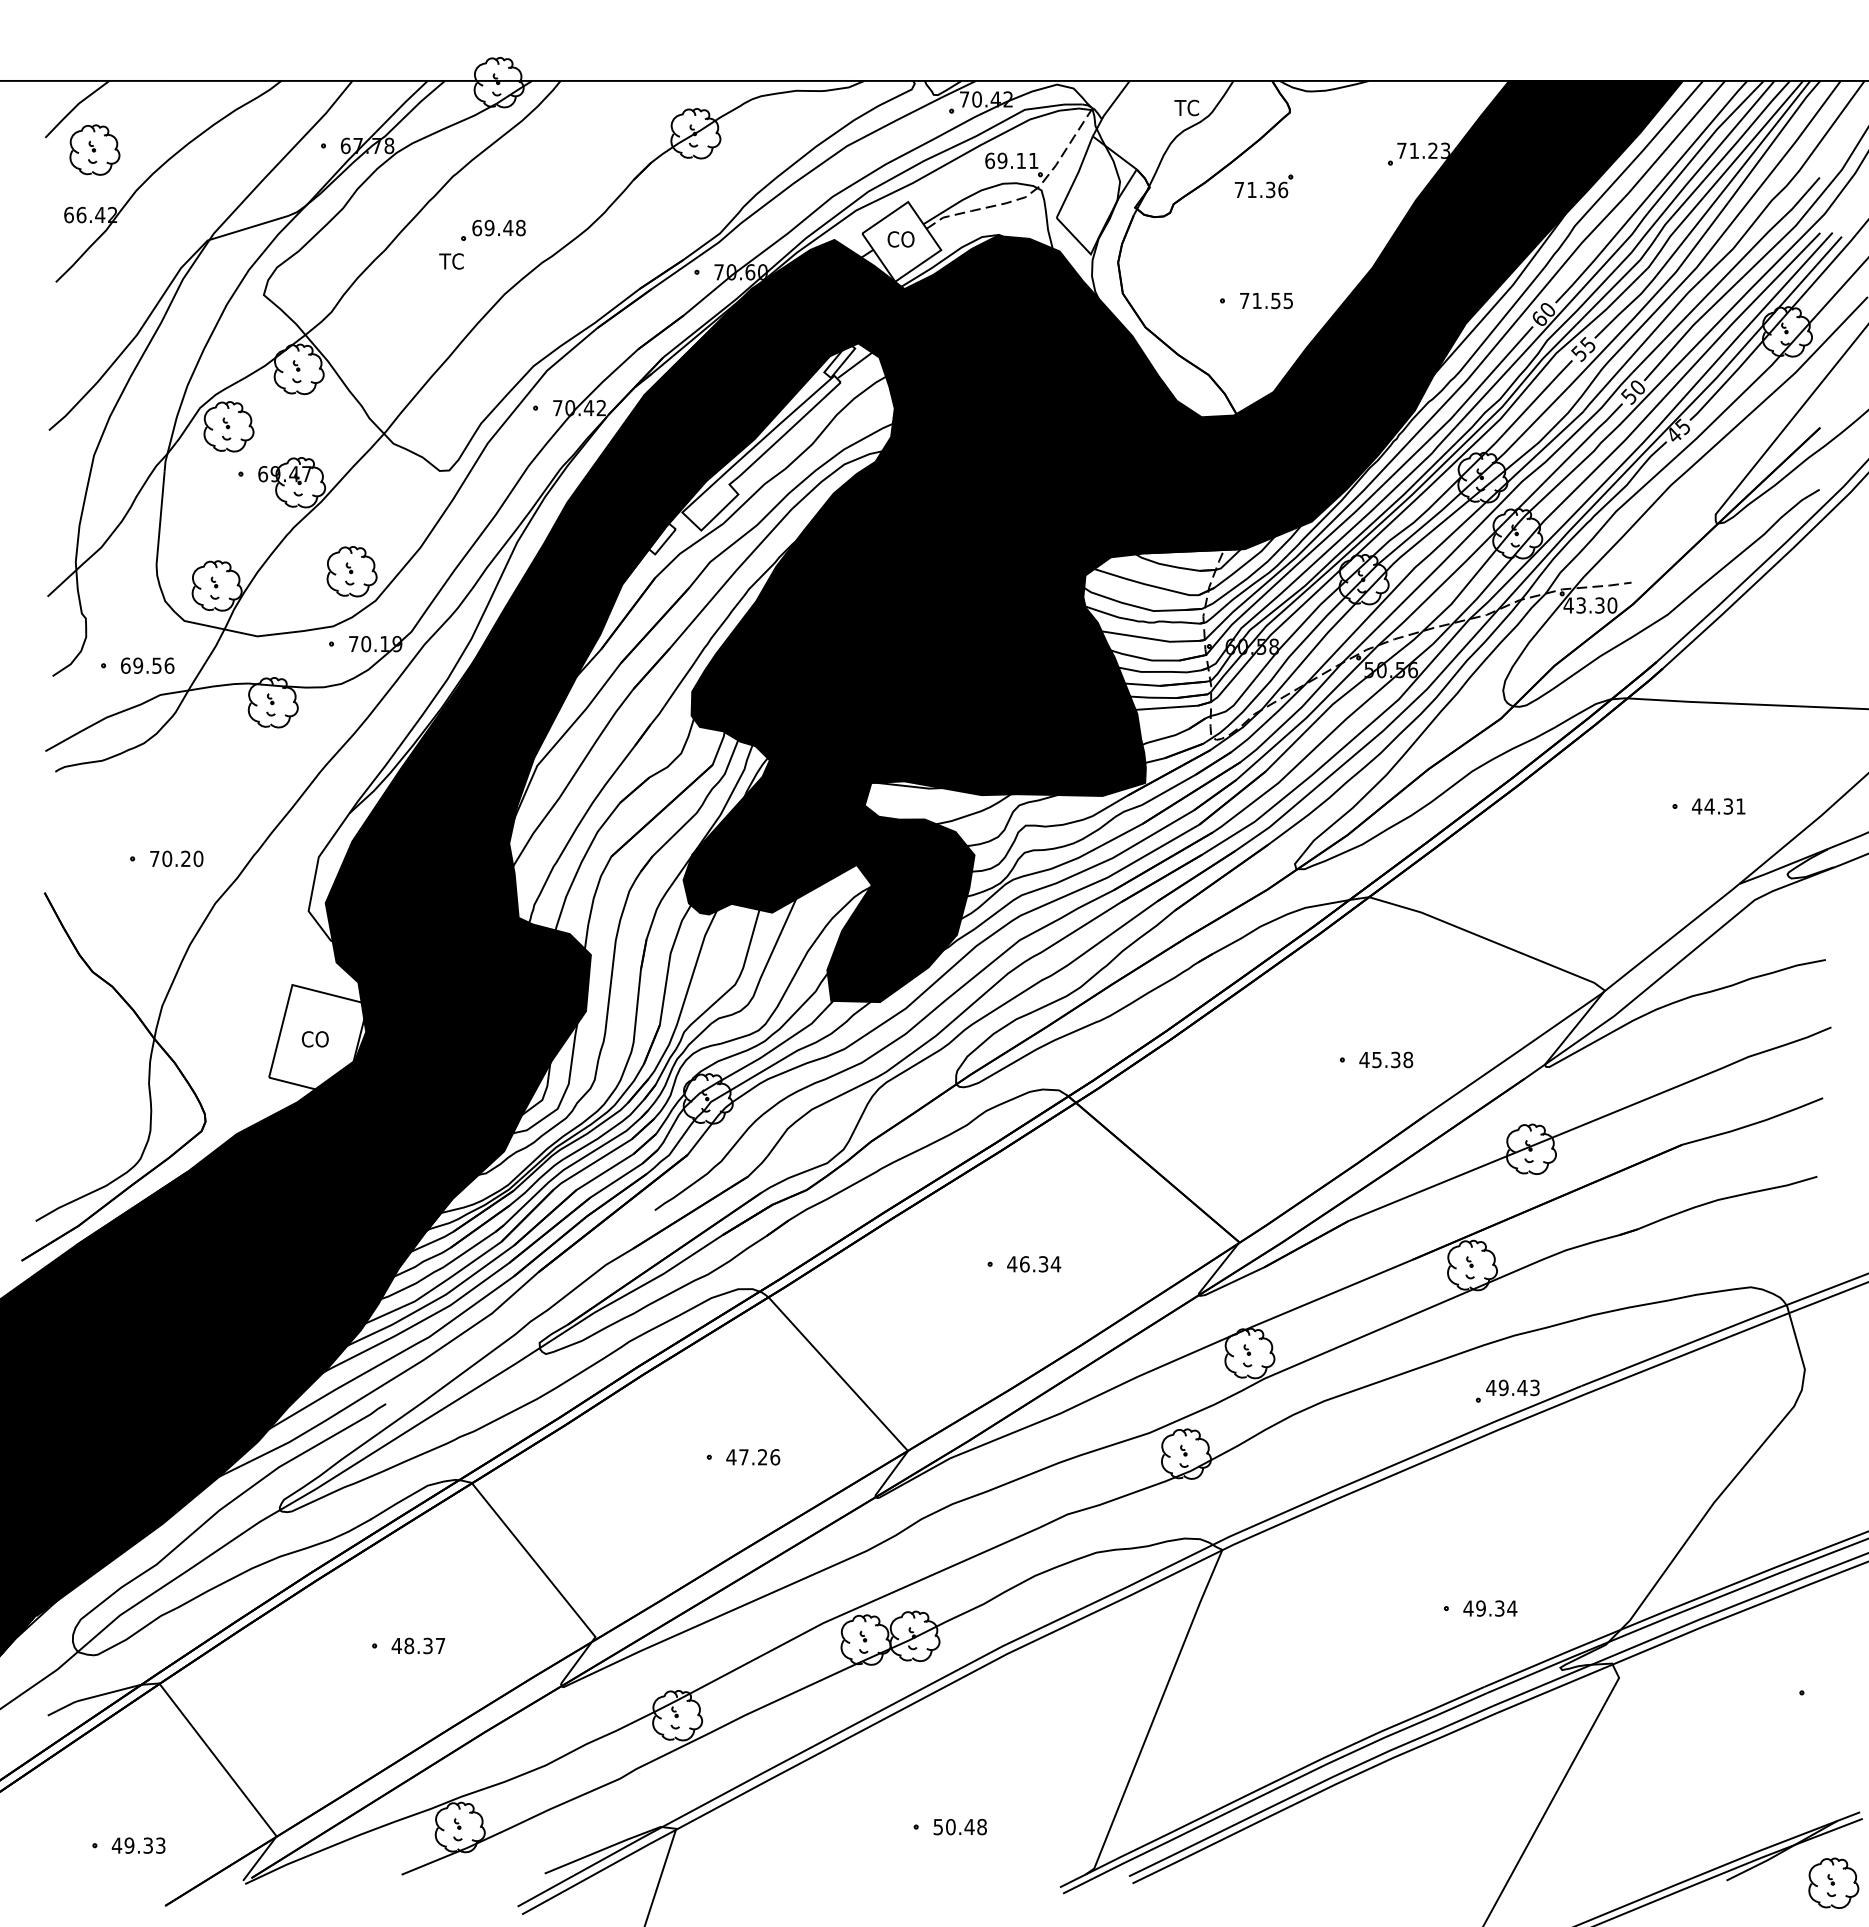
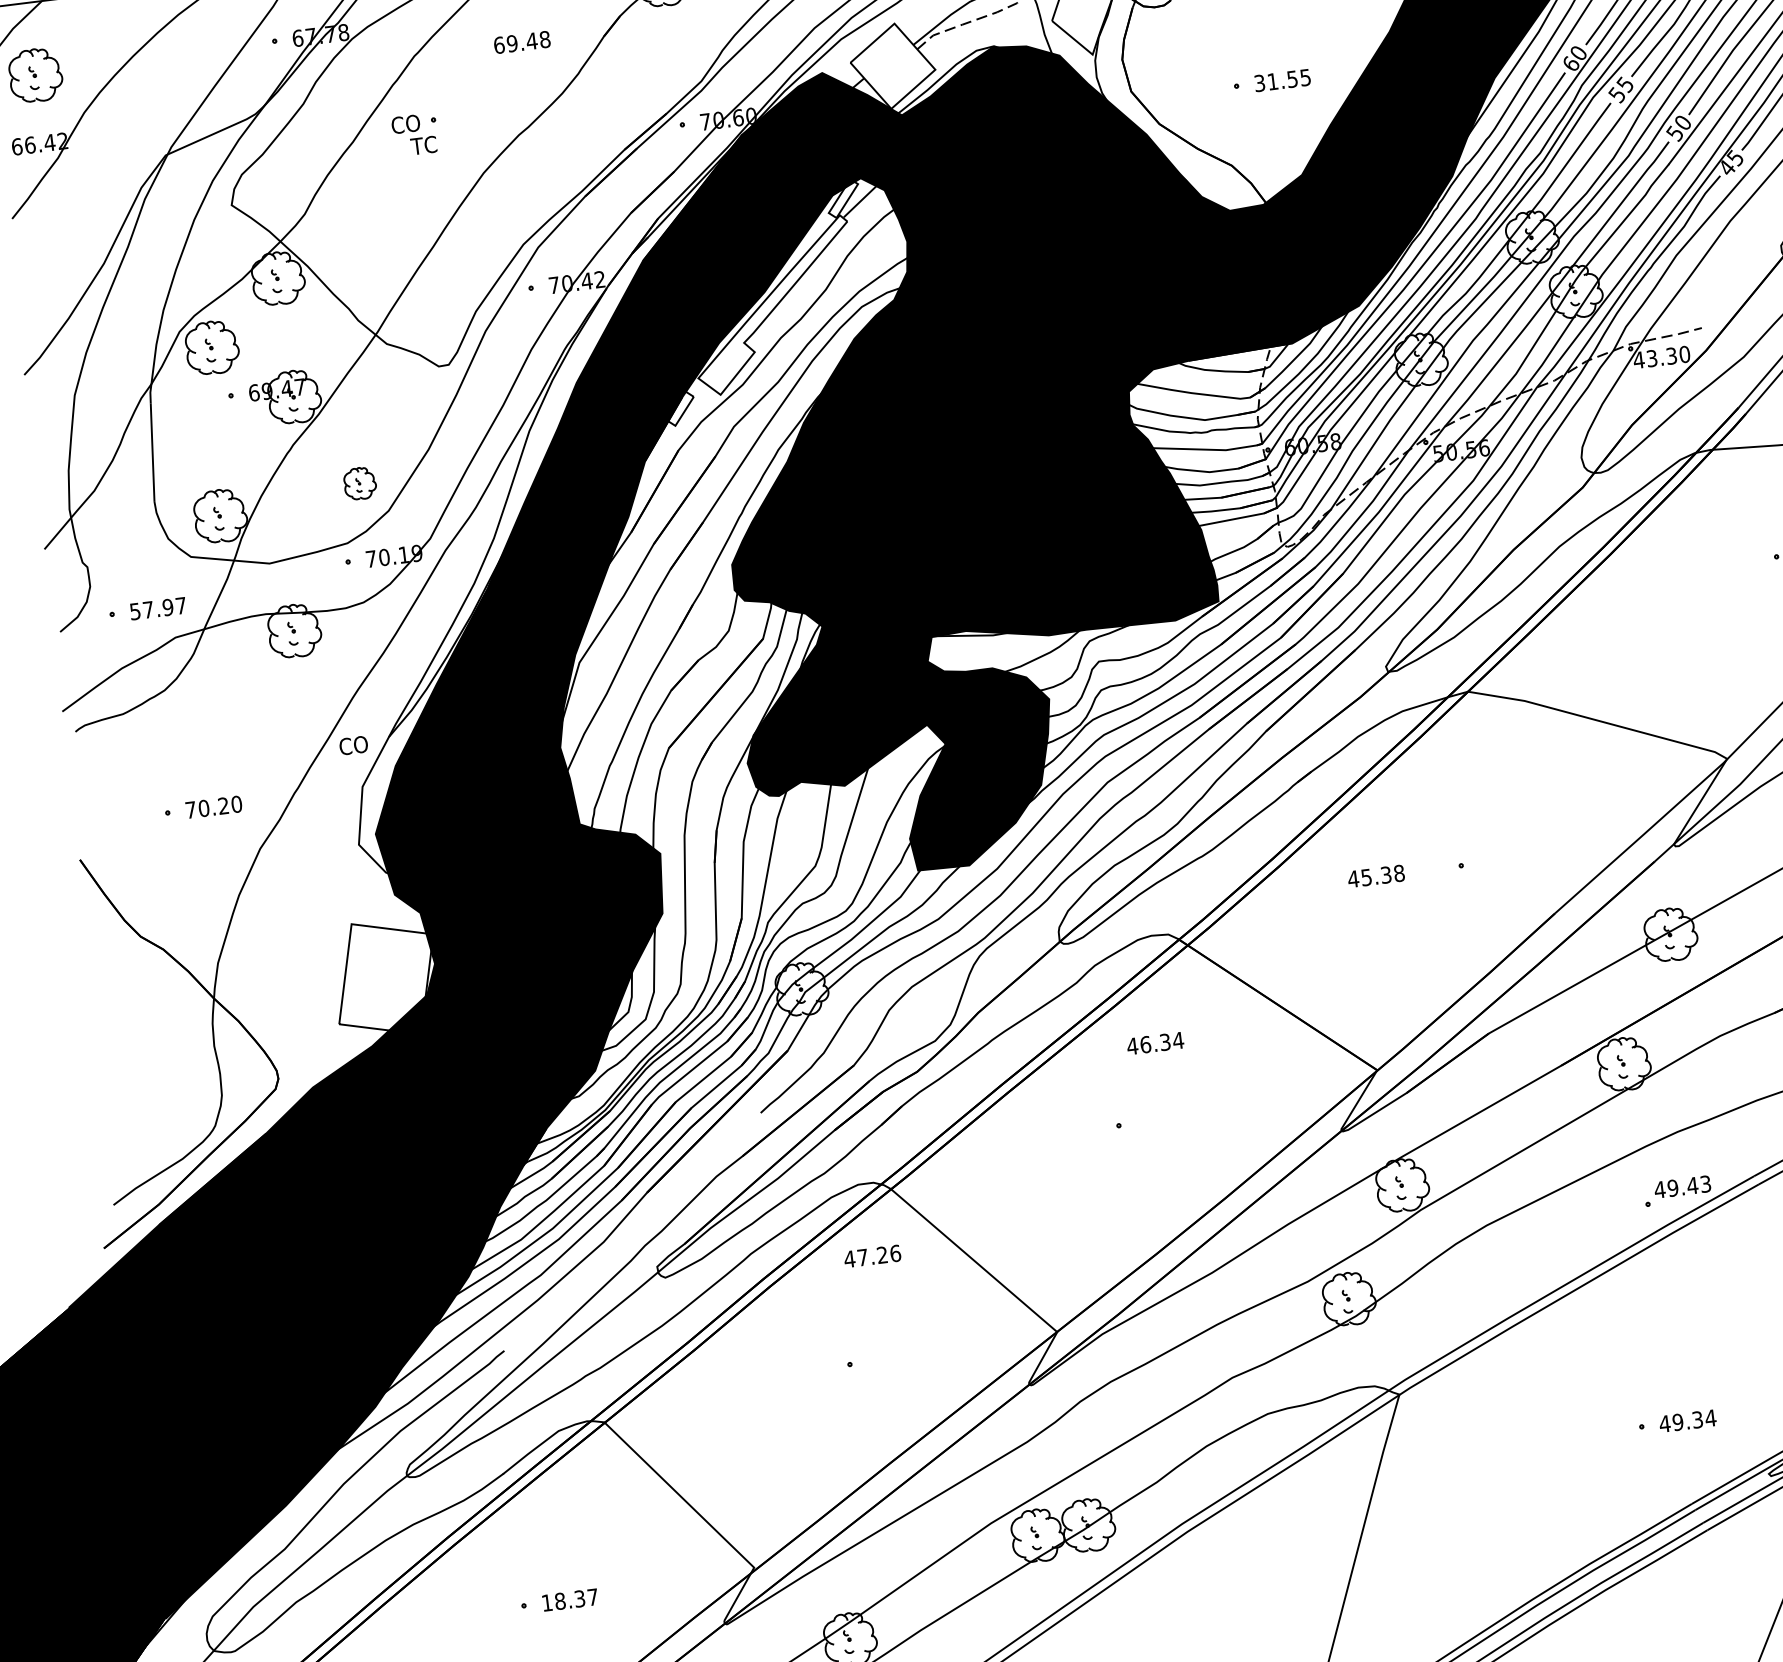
text: (498, 227) -> (521, 41), moved
text: (900, 239) -> (405, 124), moved
text: (1244, 300) -> (1259, 82), 71.55 -> 31.55
part: (351, 571) -> (359, 483), size x0.6
text: (147, 665) -> (158, 608), 69.56 -> 57.97
text: (315, 1039) -> (353, 745), moved
text: (1386, 1059) -> (1376, 875), moved
text: (1034, 1264) -> (1155, 1043), moved
text: (753, 1457) -> (872, 1256), moved
text: (396, 1645) -> (546, 1602), 48.37 -> 18.37

